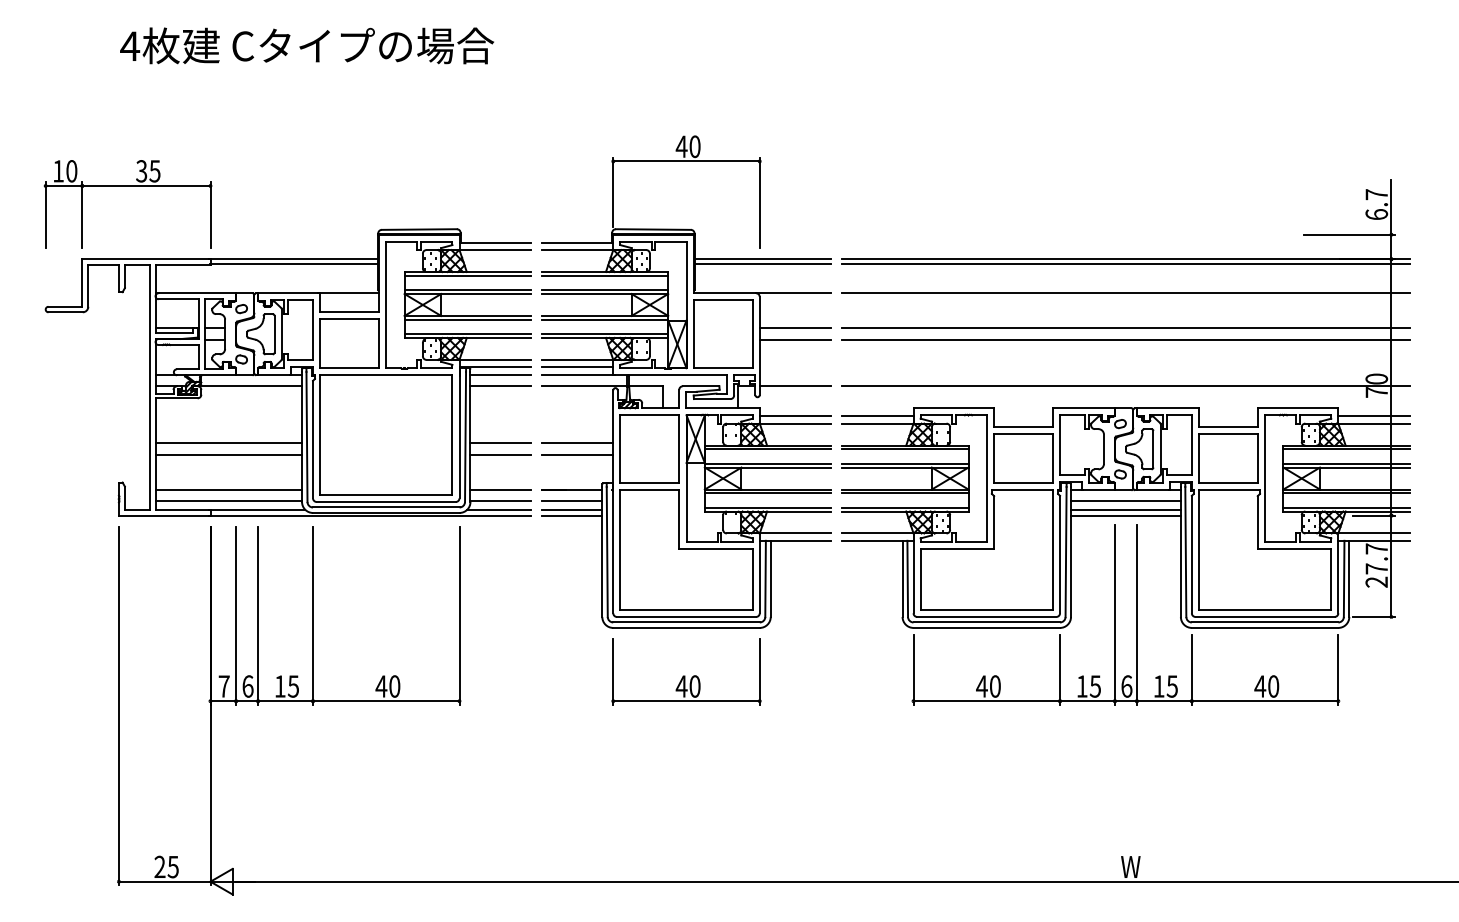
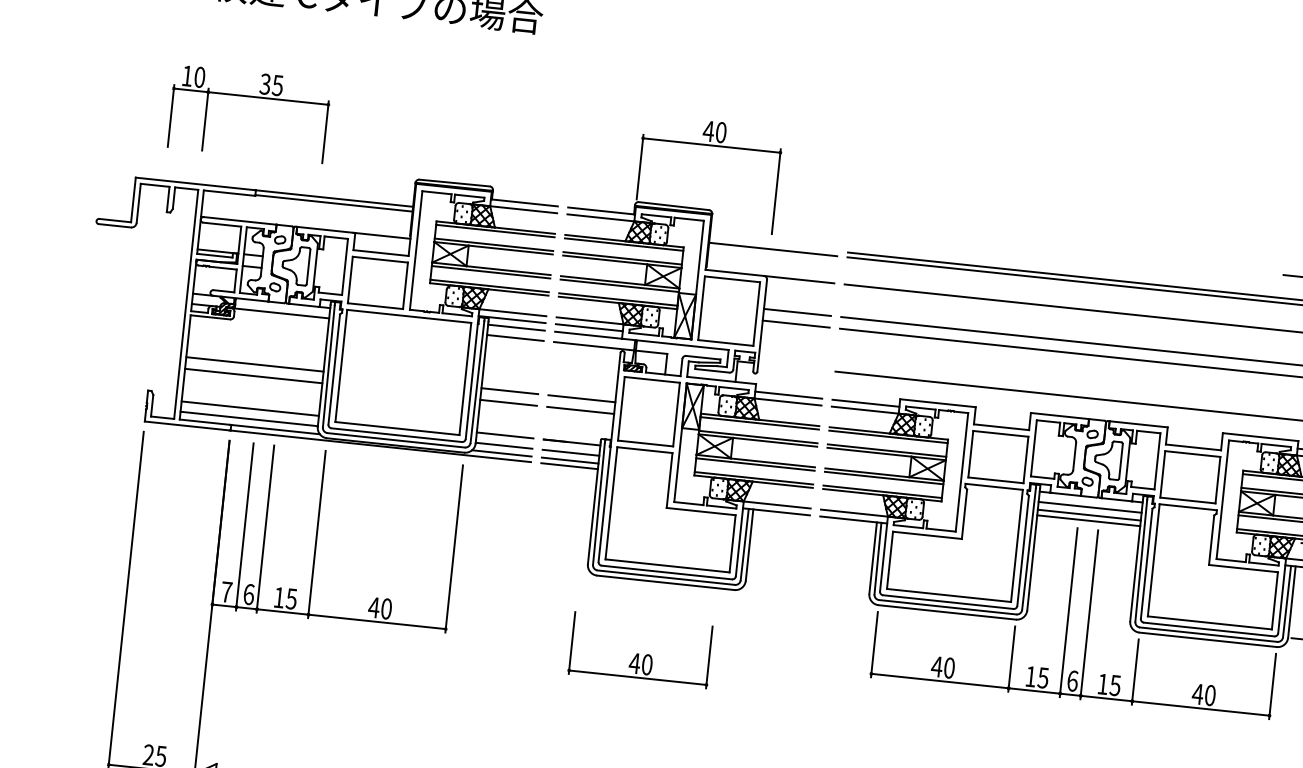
part: (127, 186) -> (250, 97), moved
line: (762, 259) -> (773, 244), removed
line: (795, 386) -> (791, 367), removed
part: (686, 671) -> (640, 649), moved

